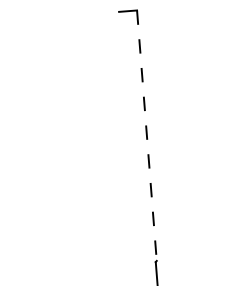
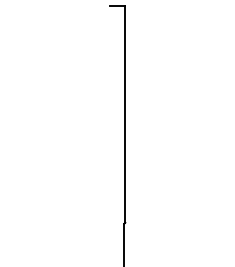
line: (147, 135) -> (125, 114), dashed -> solid

